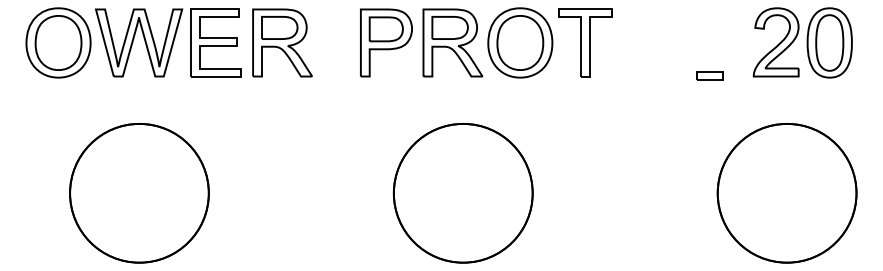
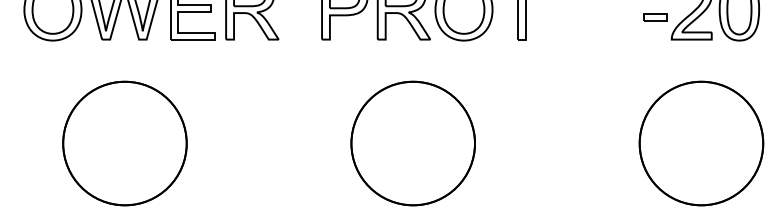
part: (709, 75) -> (654, 17), moved

